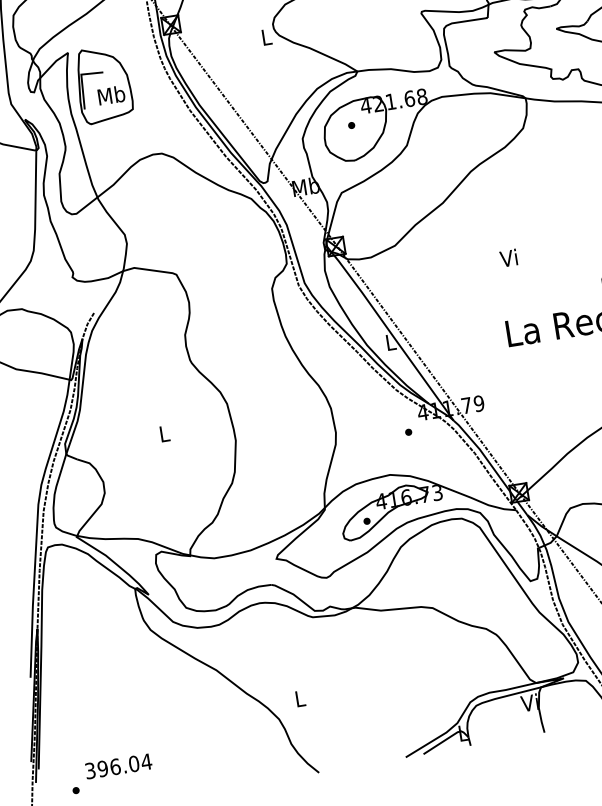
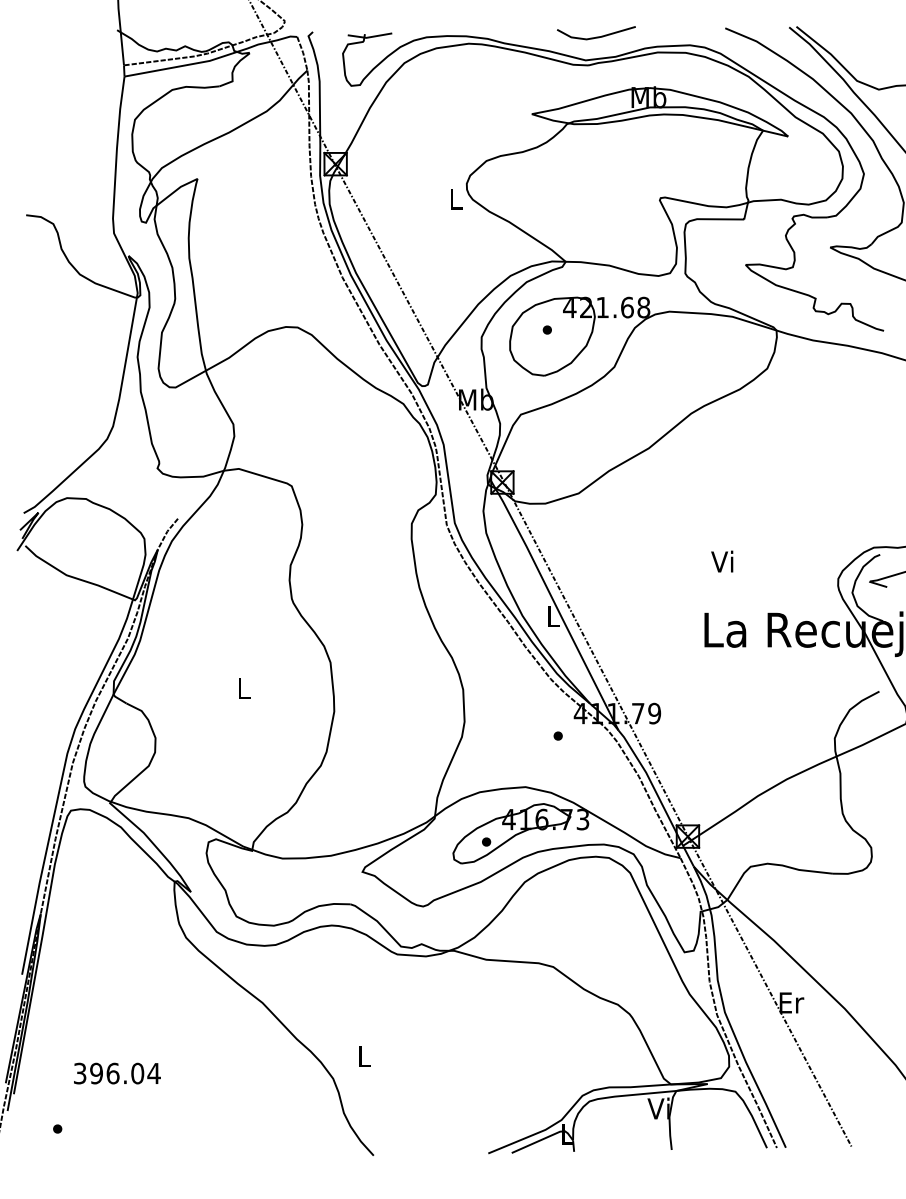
part: (103, 84) -> (236, 226), removed
text: (508, 258) -> (722, 561), moved
text: (118, 766) -> (117, 1073), moved

